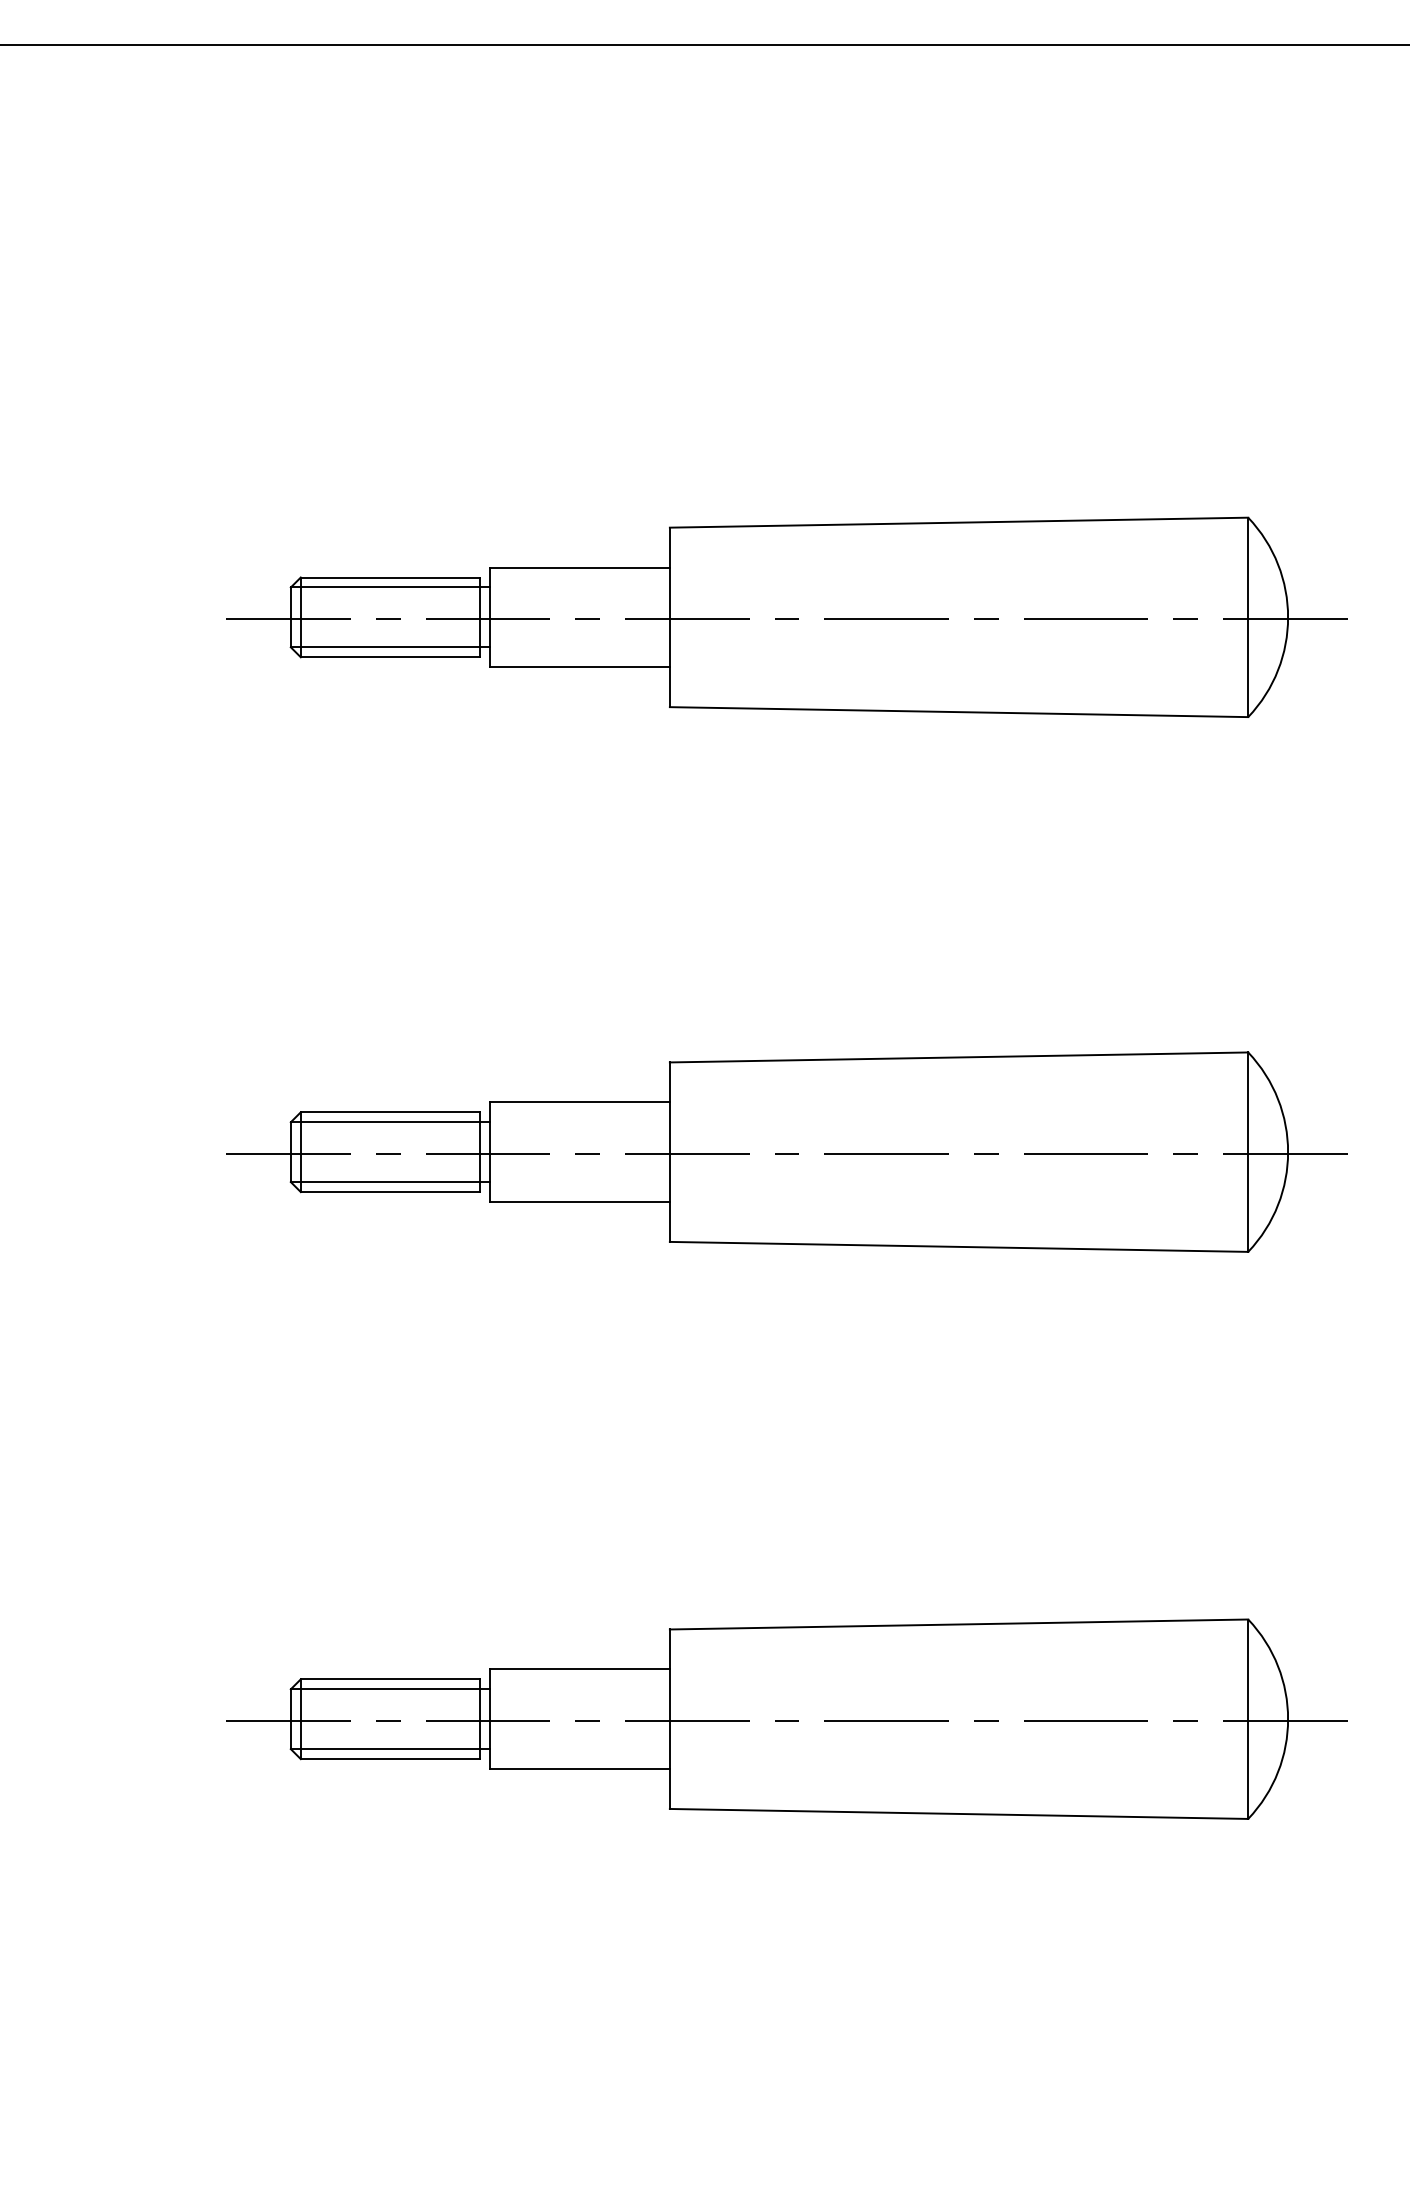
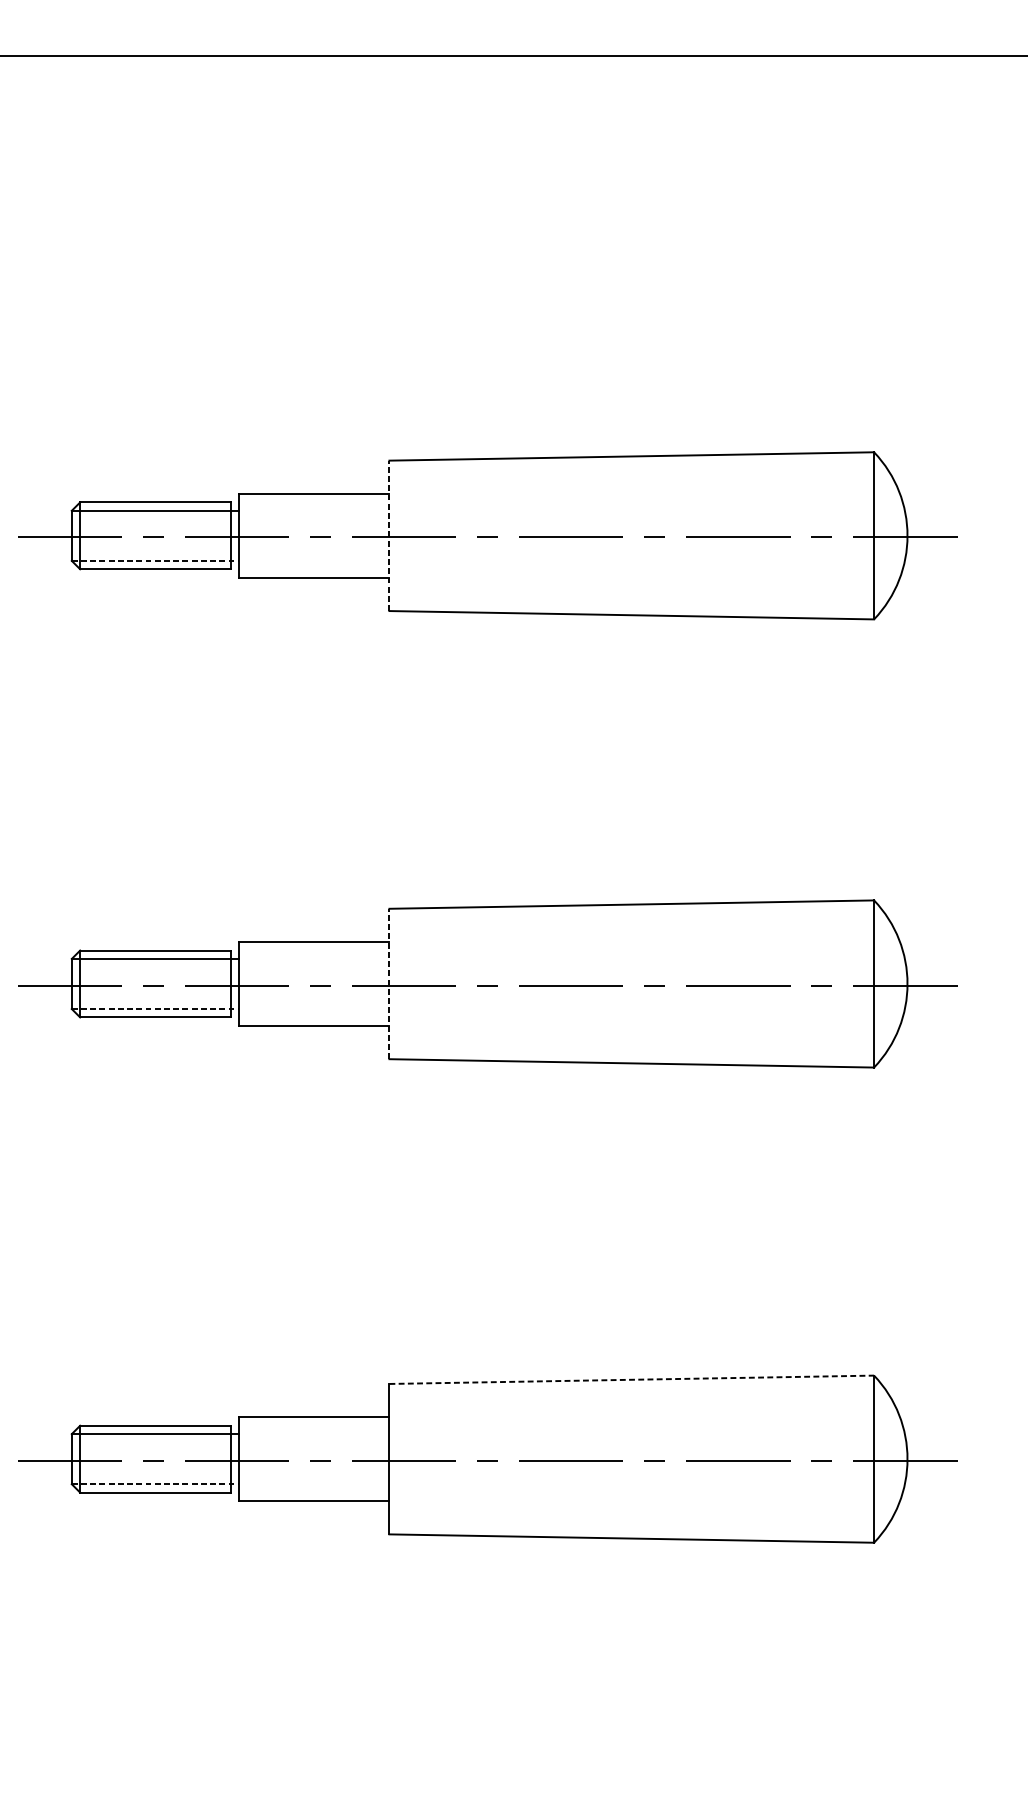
line: (669, 617) -> (389, 535), solid -> dashed
line: (390, 647) -> (155, 561), solid -> dashed
line: (669, 1152) -> (389, 984), solid -> dashed
line: (390, 1182) -> (155, 1009), solid -> dashed
line: (959, 1624) -> (632, 1379), solid -> dashed
line: (390, 1749) -> (155, 1484), solid -> dashed

